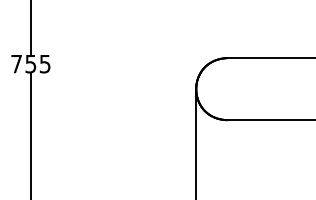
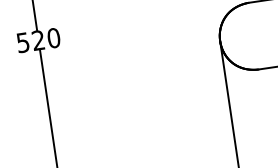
text: (30, 63) -> (37, 39), 755 -> 520

